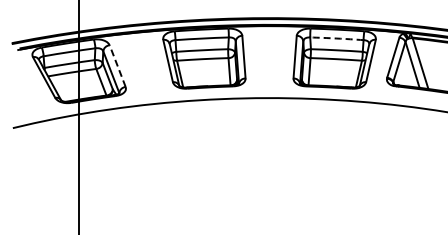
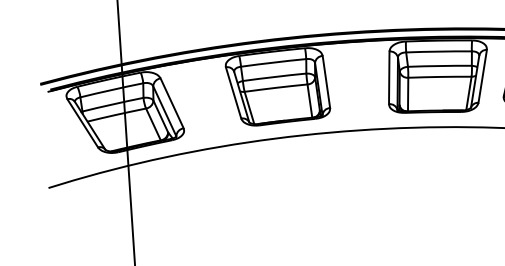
arc: (336, 38) -> (438, 51), dashed -> solid
line: (117, 65) -> (171, 102), dashed -> solid

